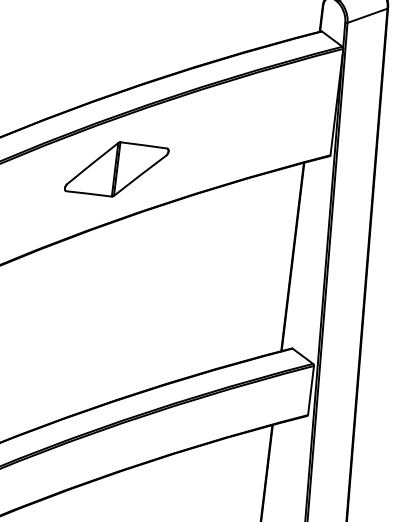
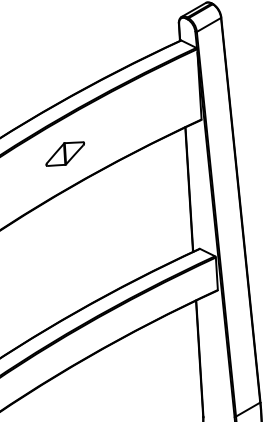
part: (117, 168) -> (65, 153), size x0.6

